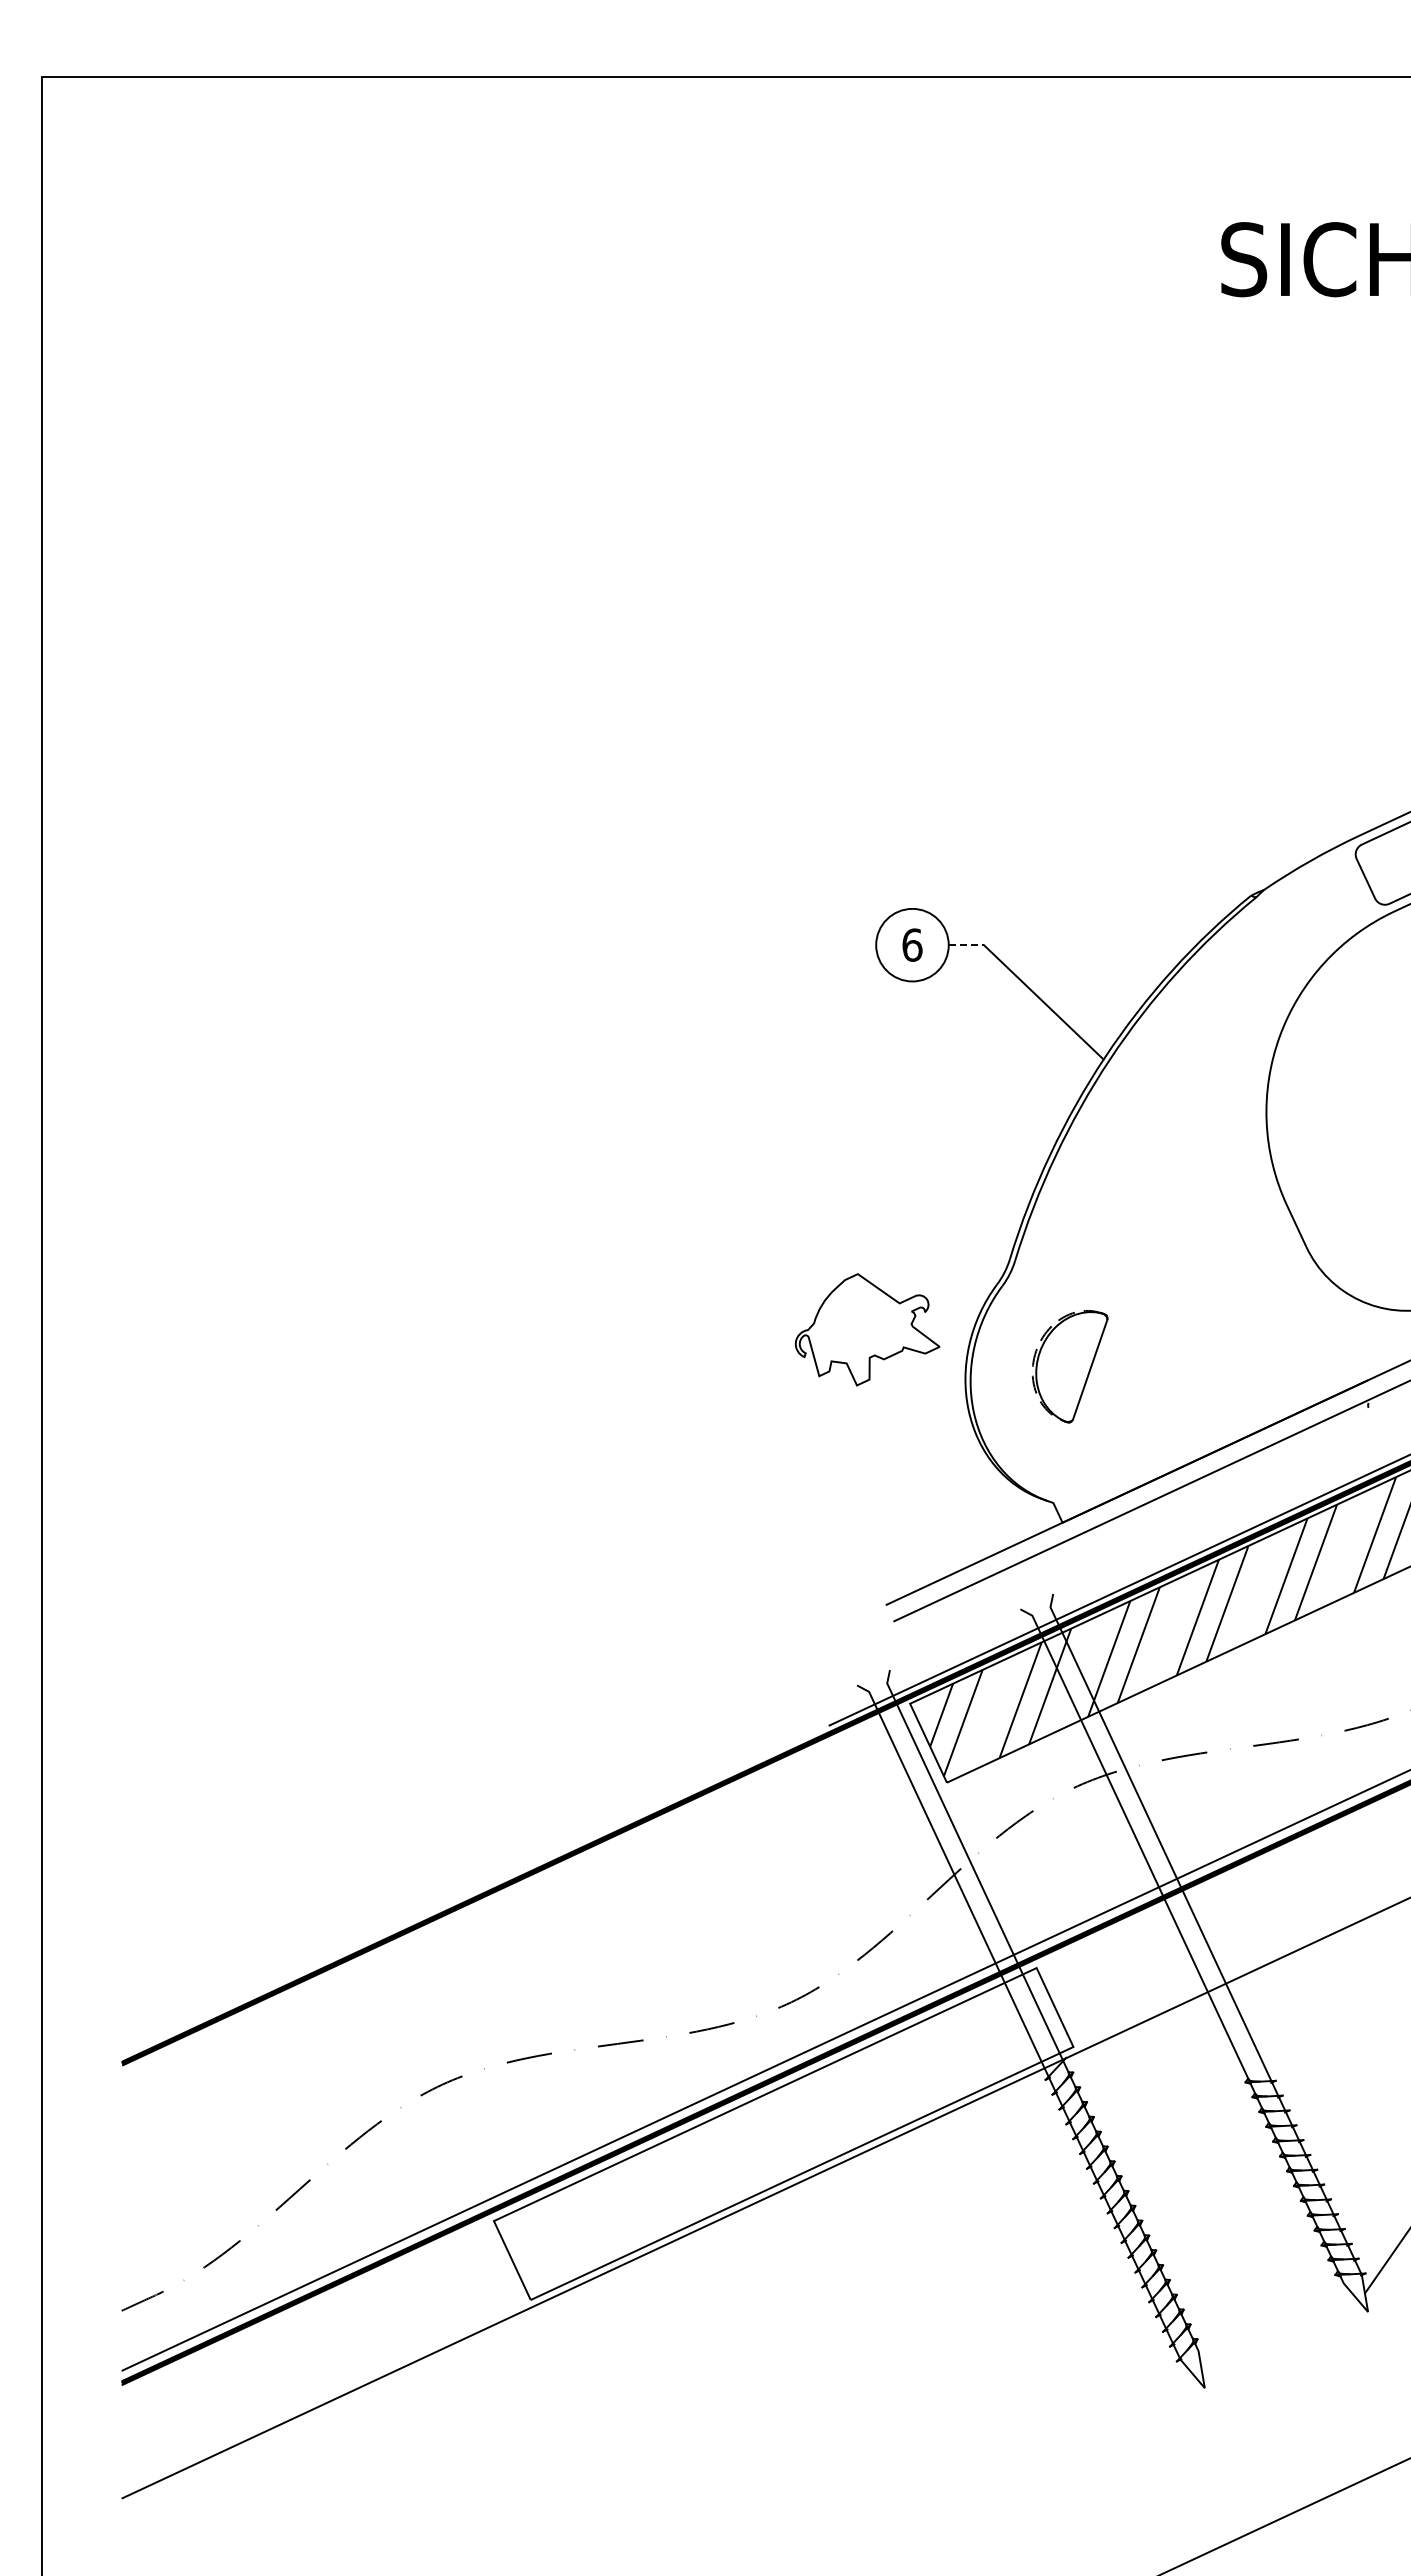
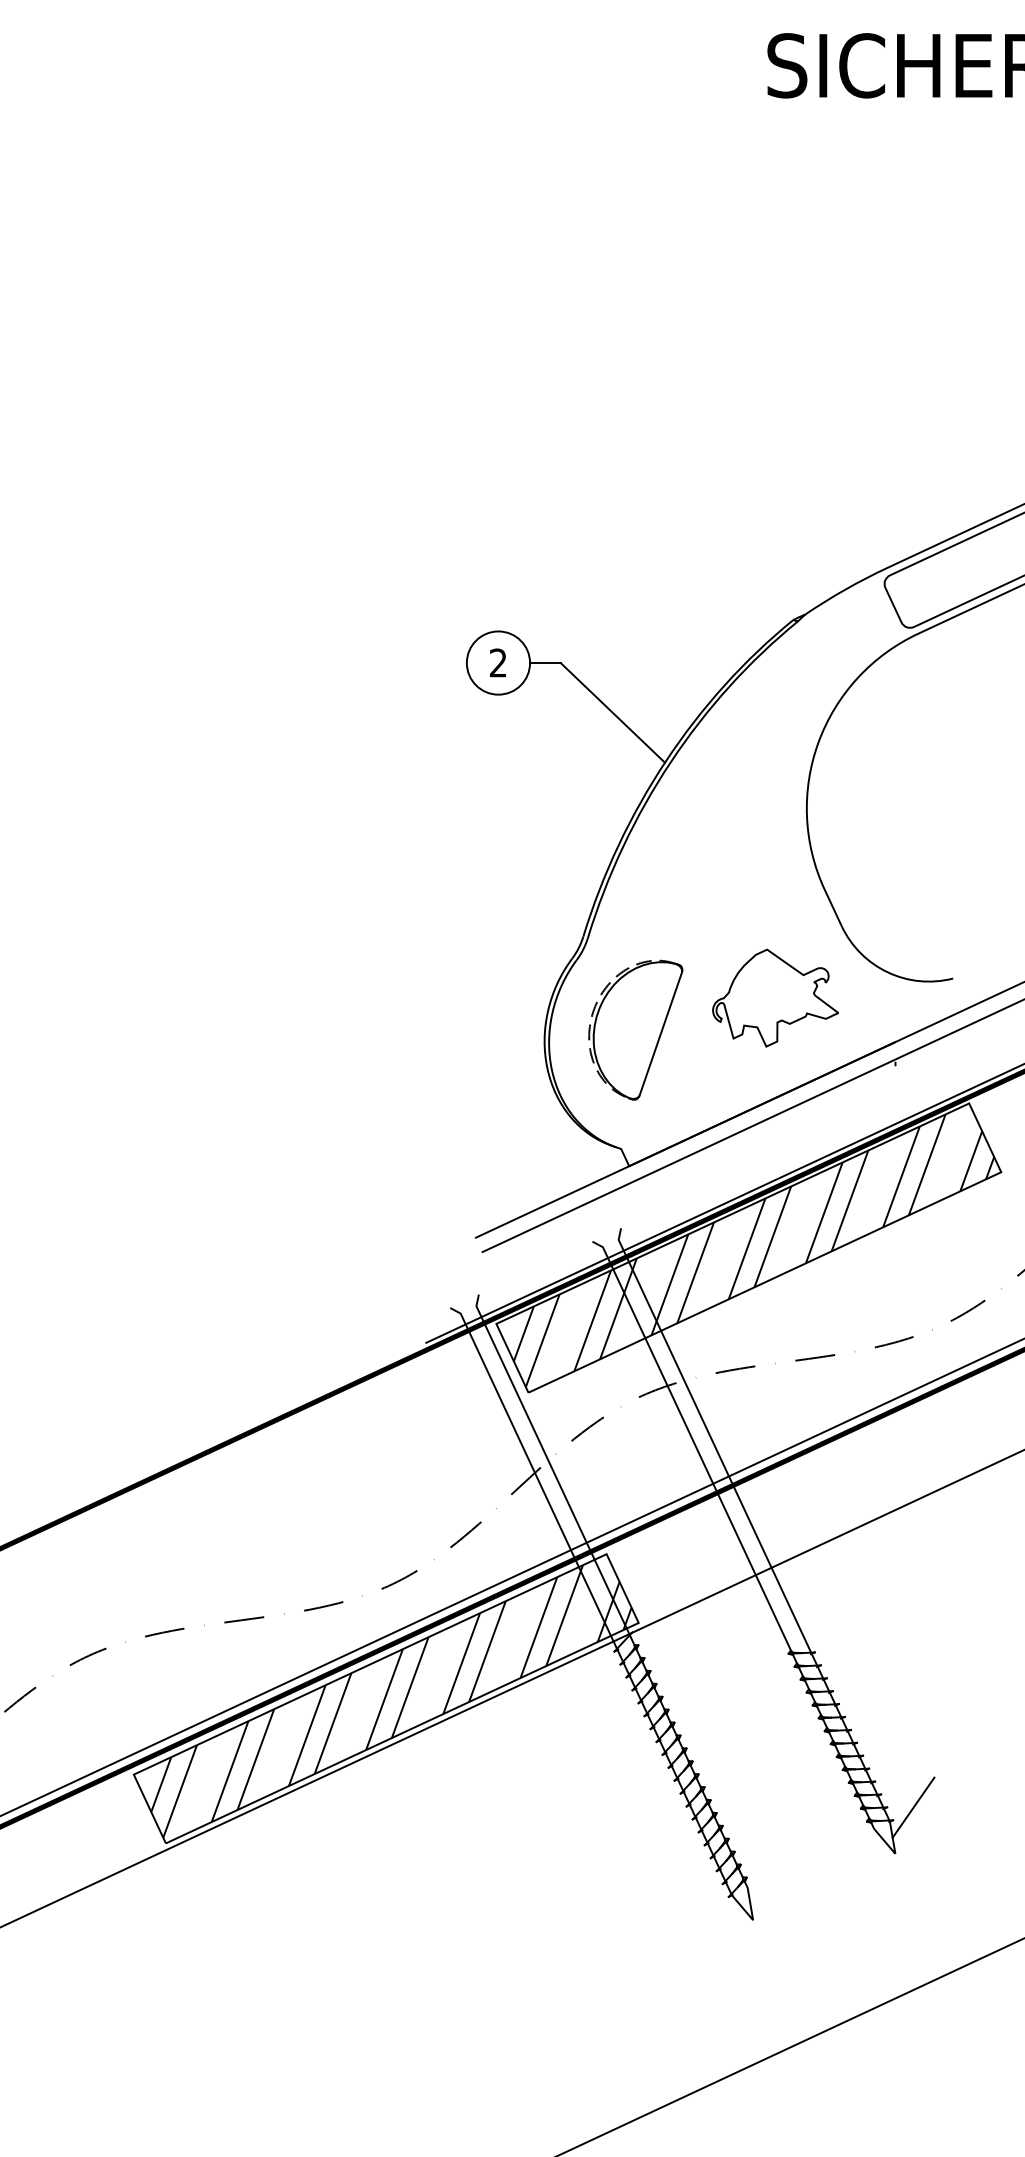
text: (912, 944) -> (498, 662), 6 -> 2
line: (966, 945) -> (545, 663), dashed -> solid
part: (867, 1329) -> (775, 997), moved
part: (1069, 1366) -> (635, 1030), size x1.43
hatch: (789, 2136) -> (391, 1700), added

